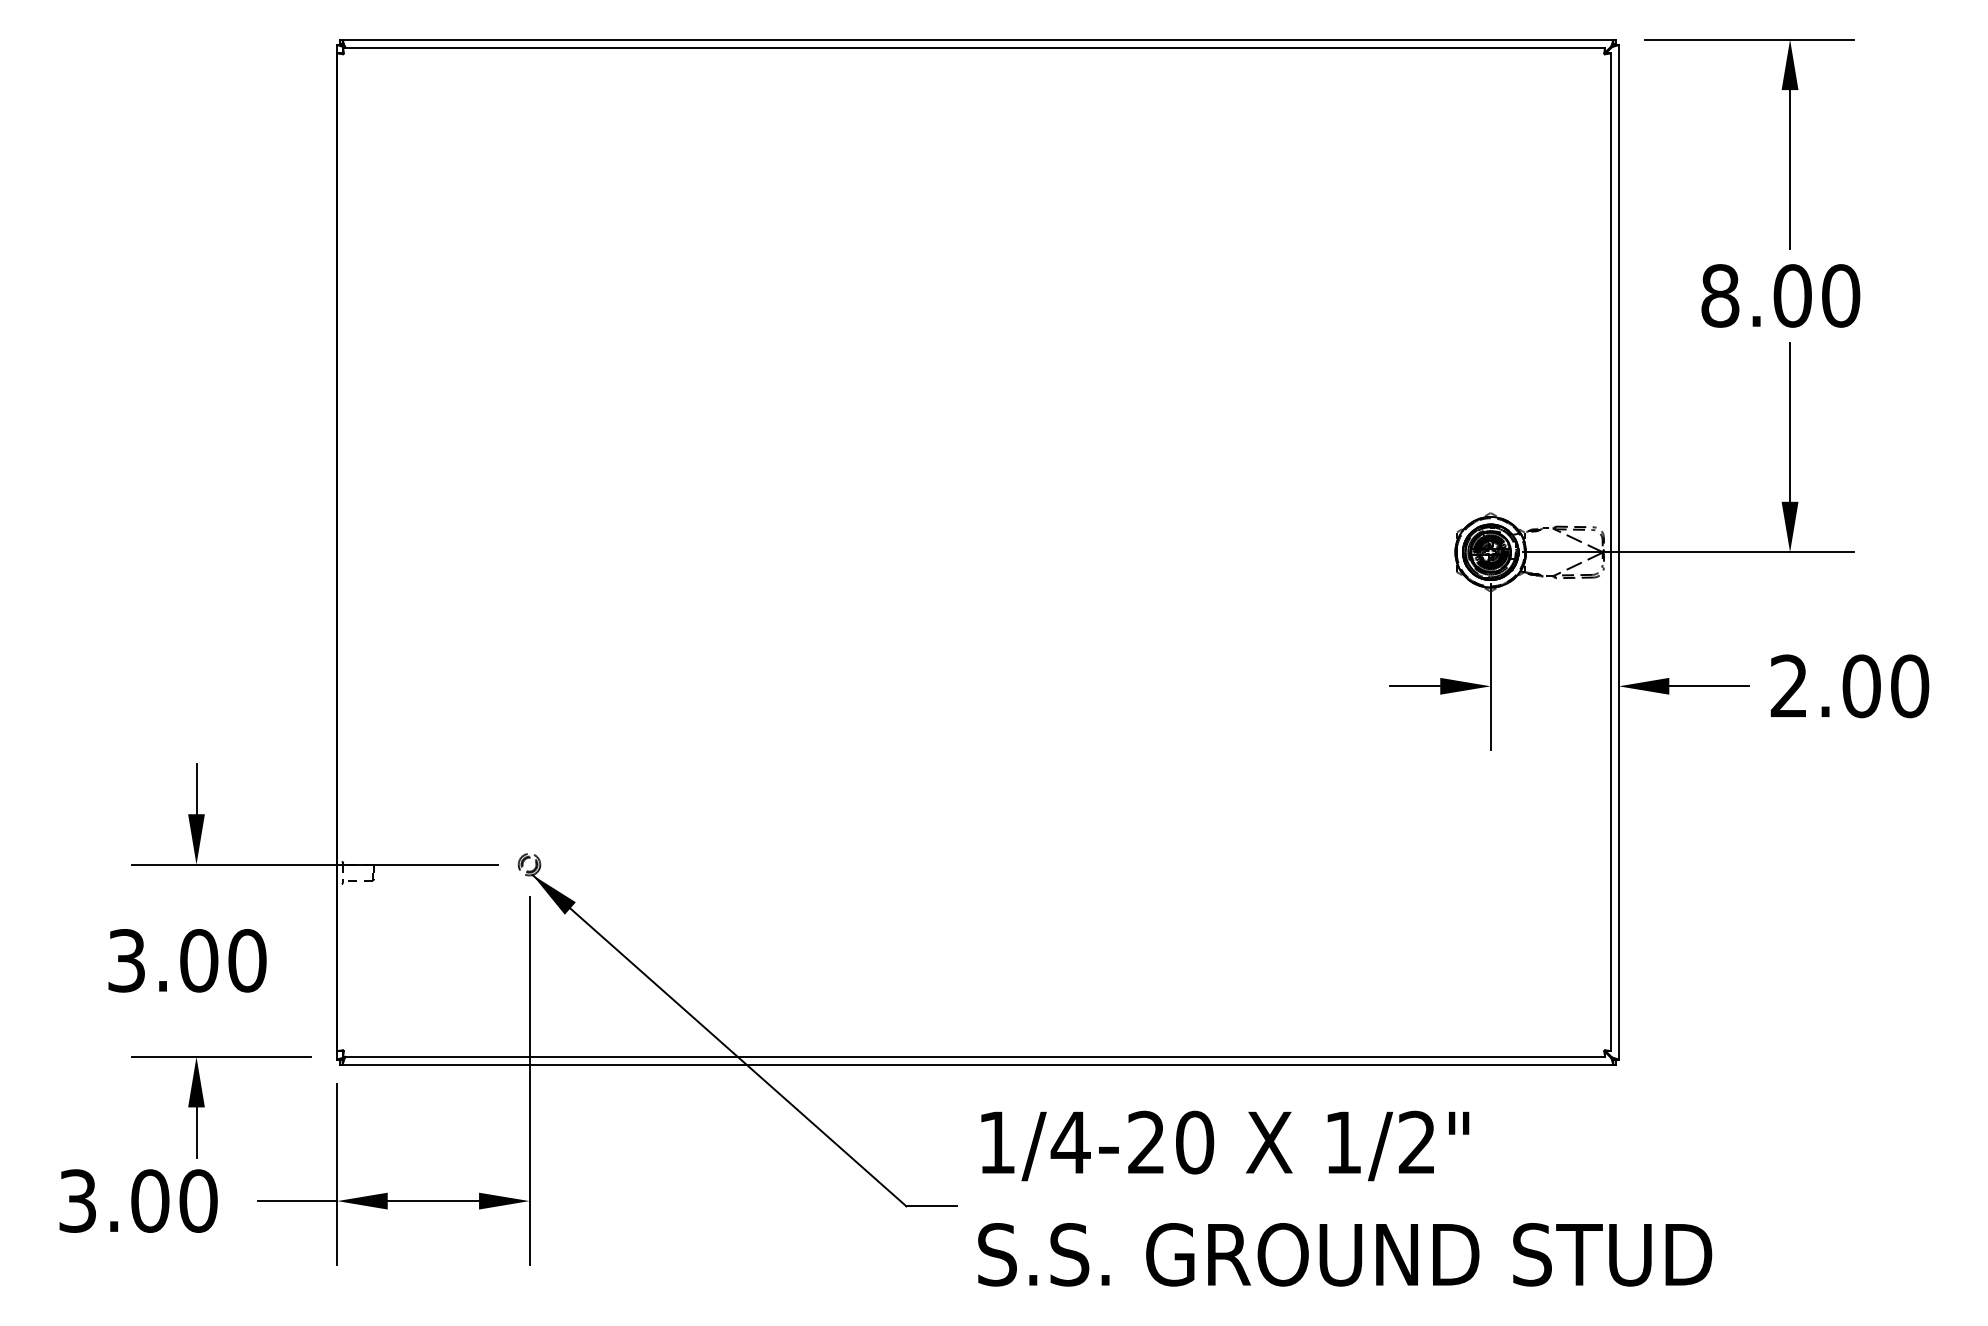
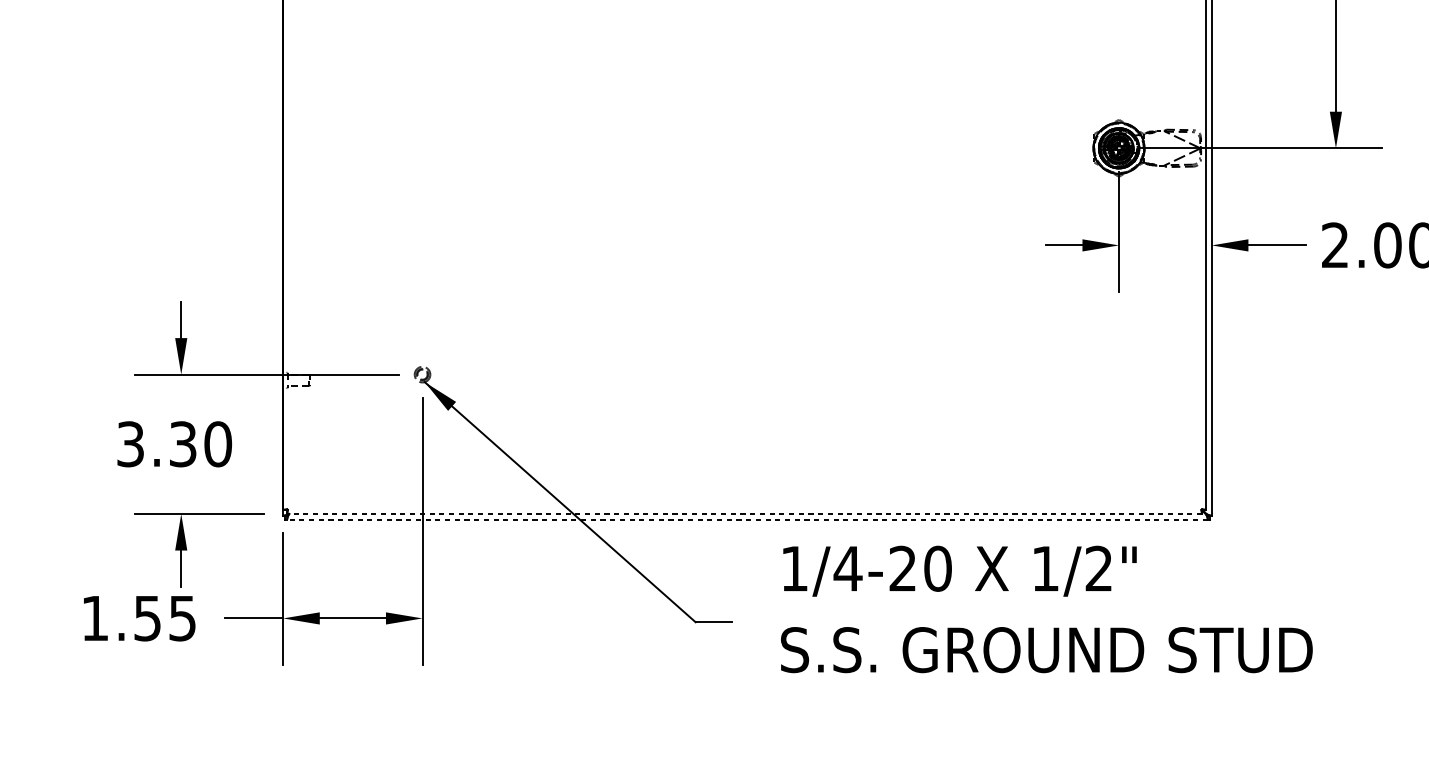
text: (199, 960) -> (183, 444), 3.00 -> 3.30
line: (973, 1056) -> (744, 513), solid -> dashed
line: (977, 1064) -> (747, 519), solid -> dashed
text: (1345, 1198) -> (1047, 609), moved
text: (138, 1200) -> (139, 617), 3.00 -> 1.55

